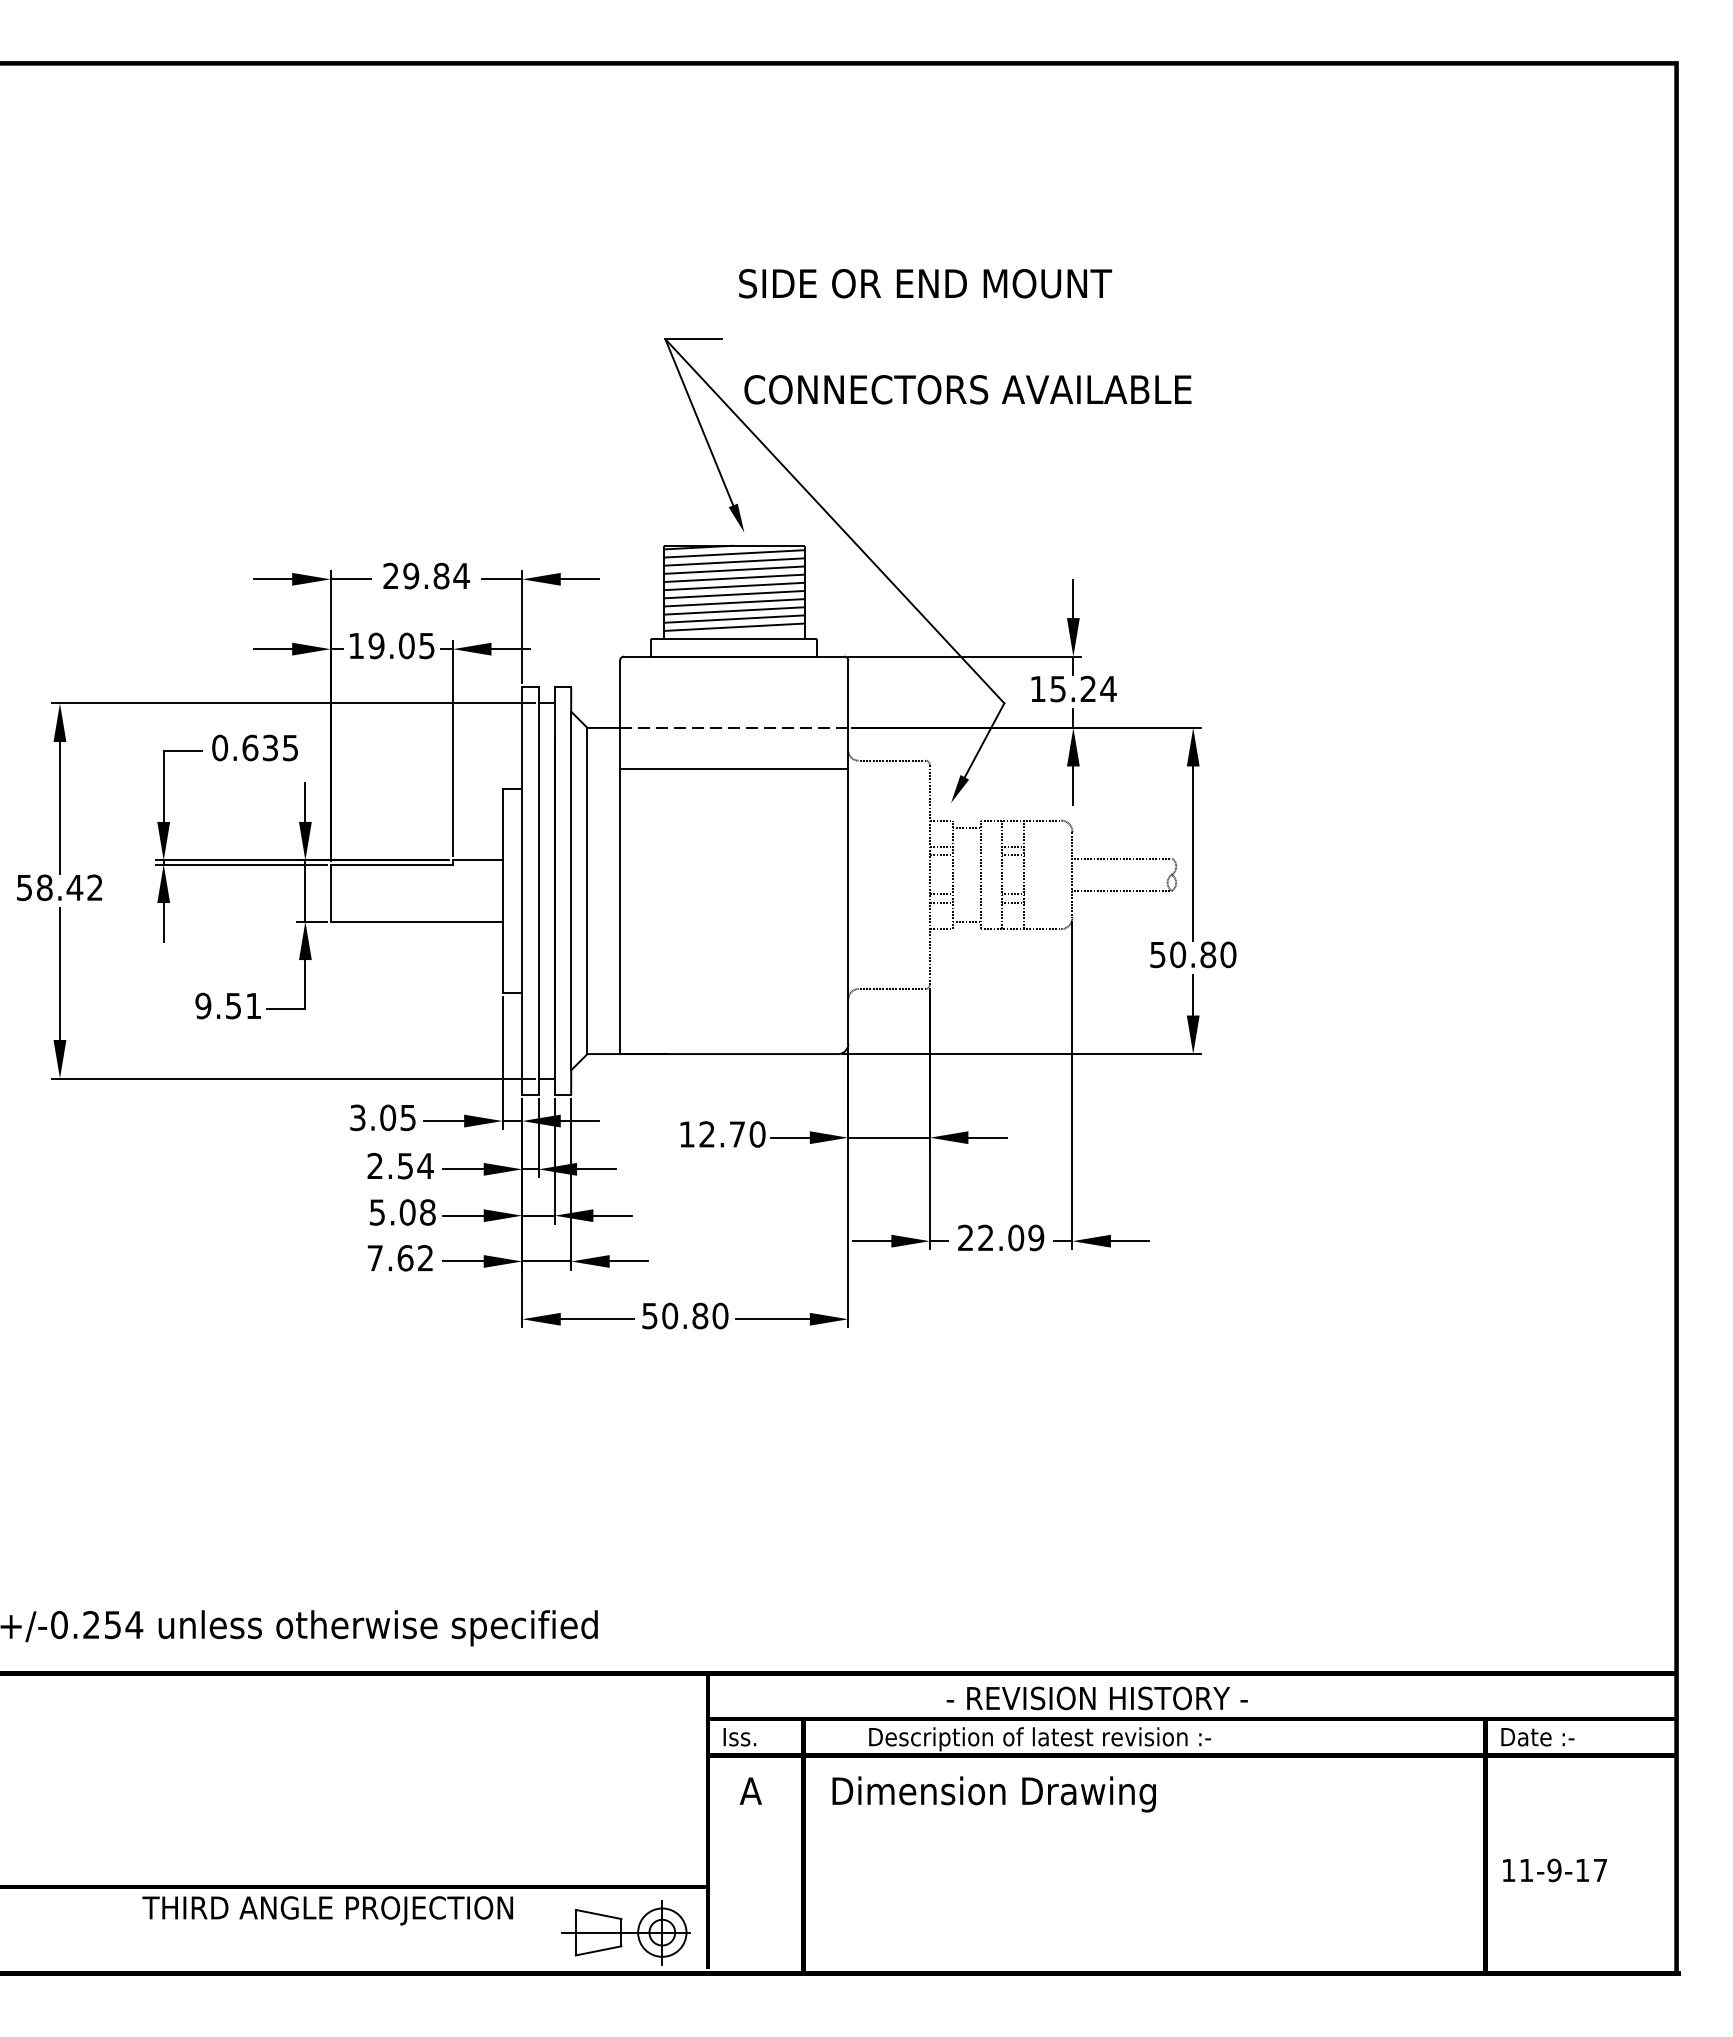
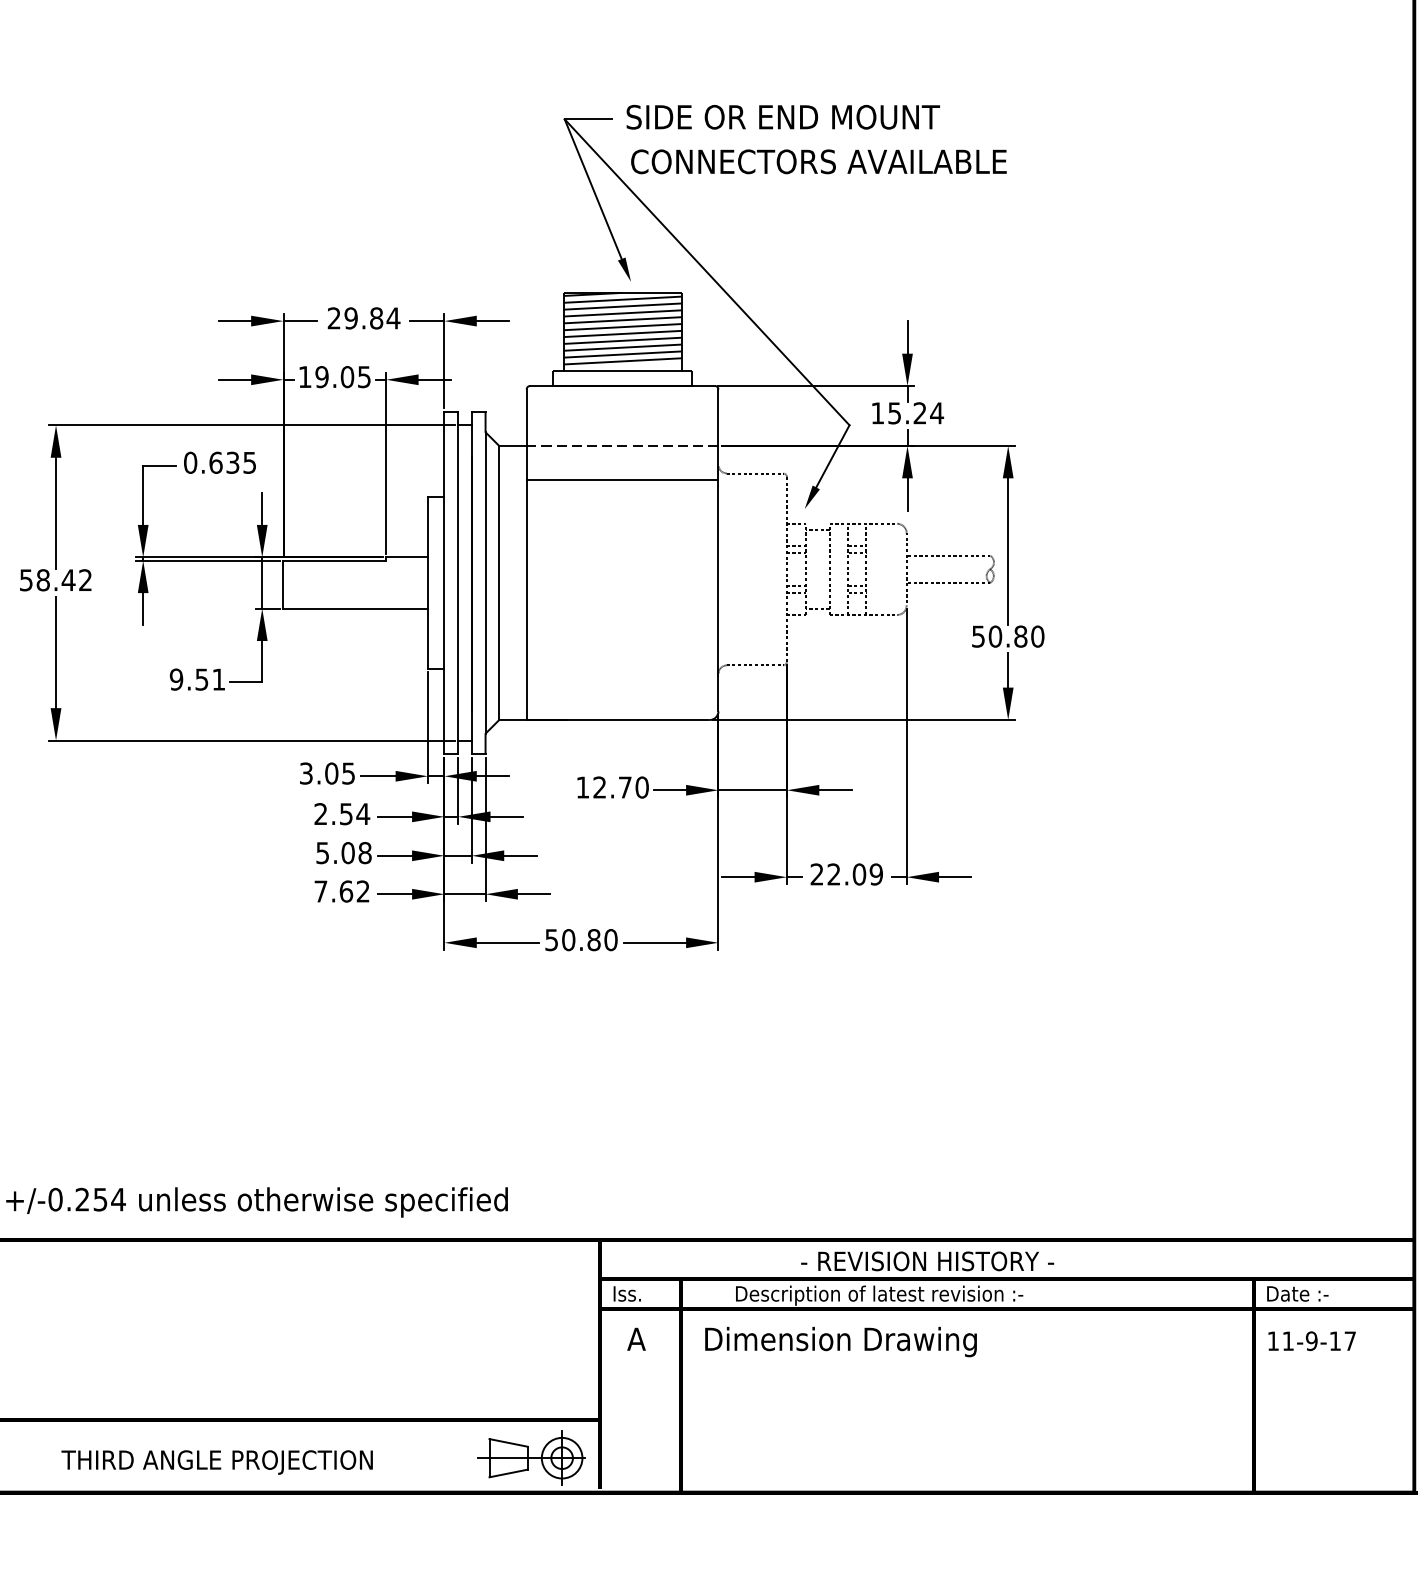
text: (925, 283) -> (783, 117), moved
text: (1554, 1870) -> (1311, 1341), moved
text: (327, 1910) -> (216, 1462), moved

